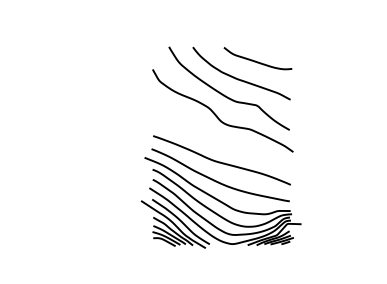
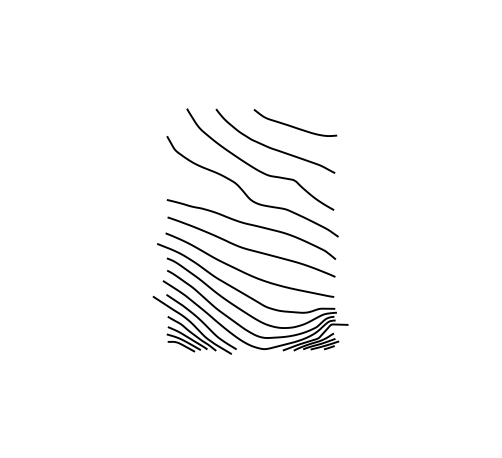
curve: (223, 143) -> (253, 226), added

